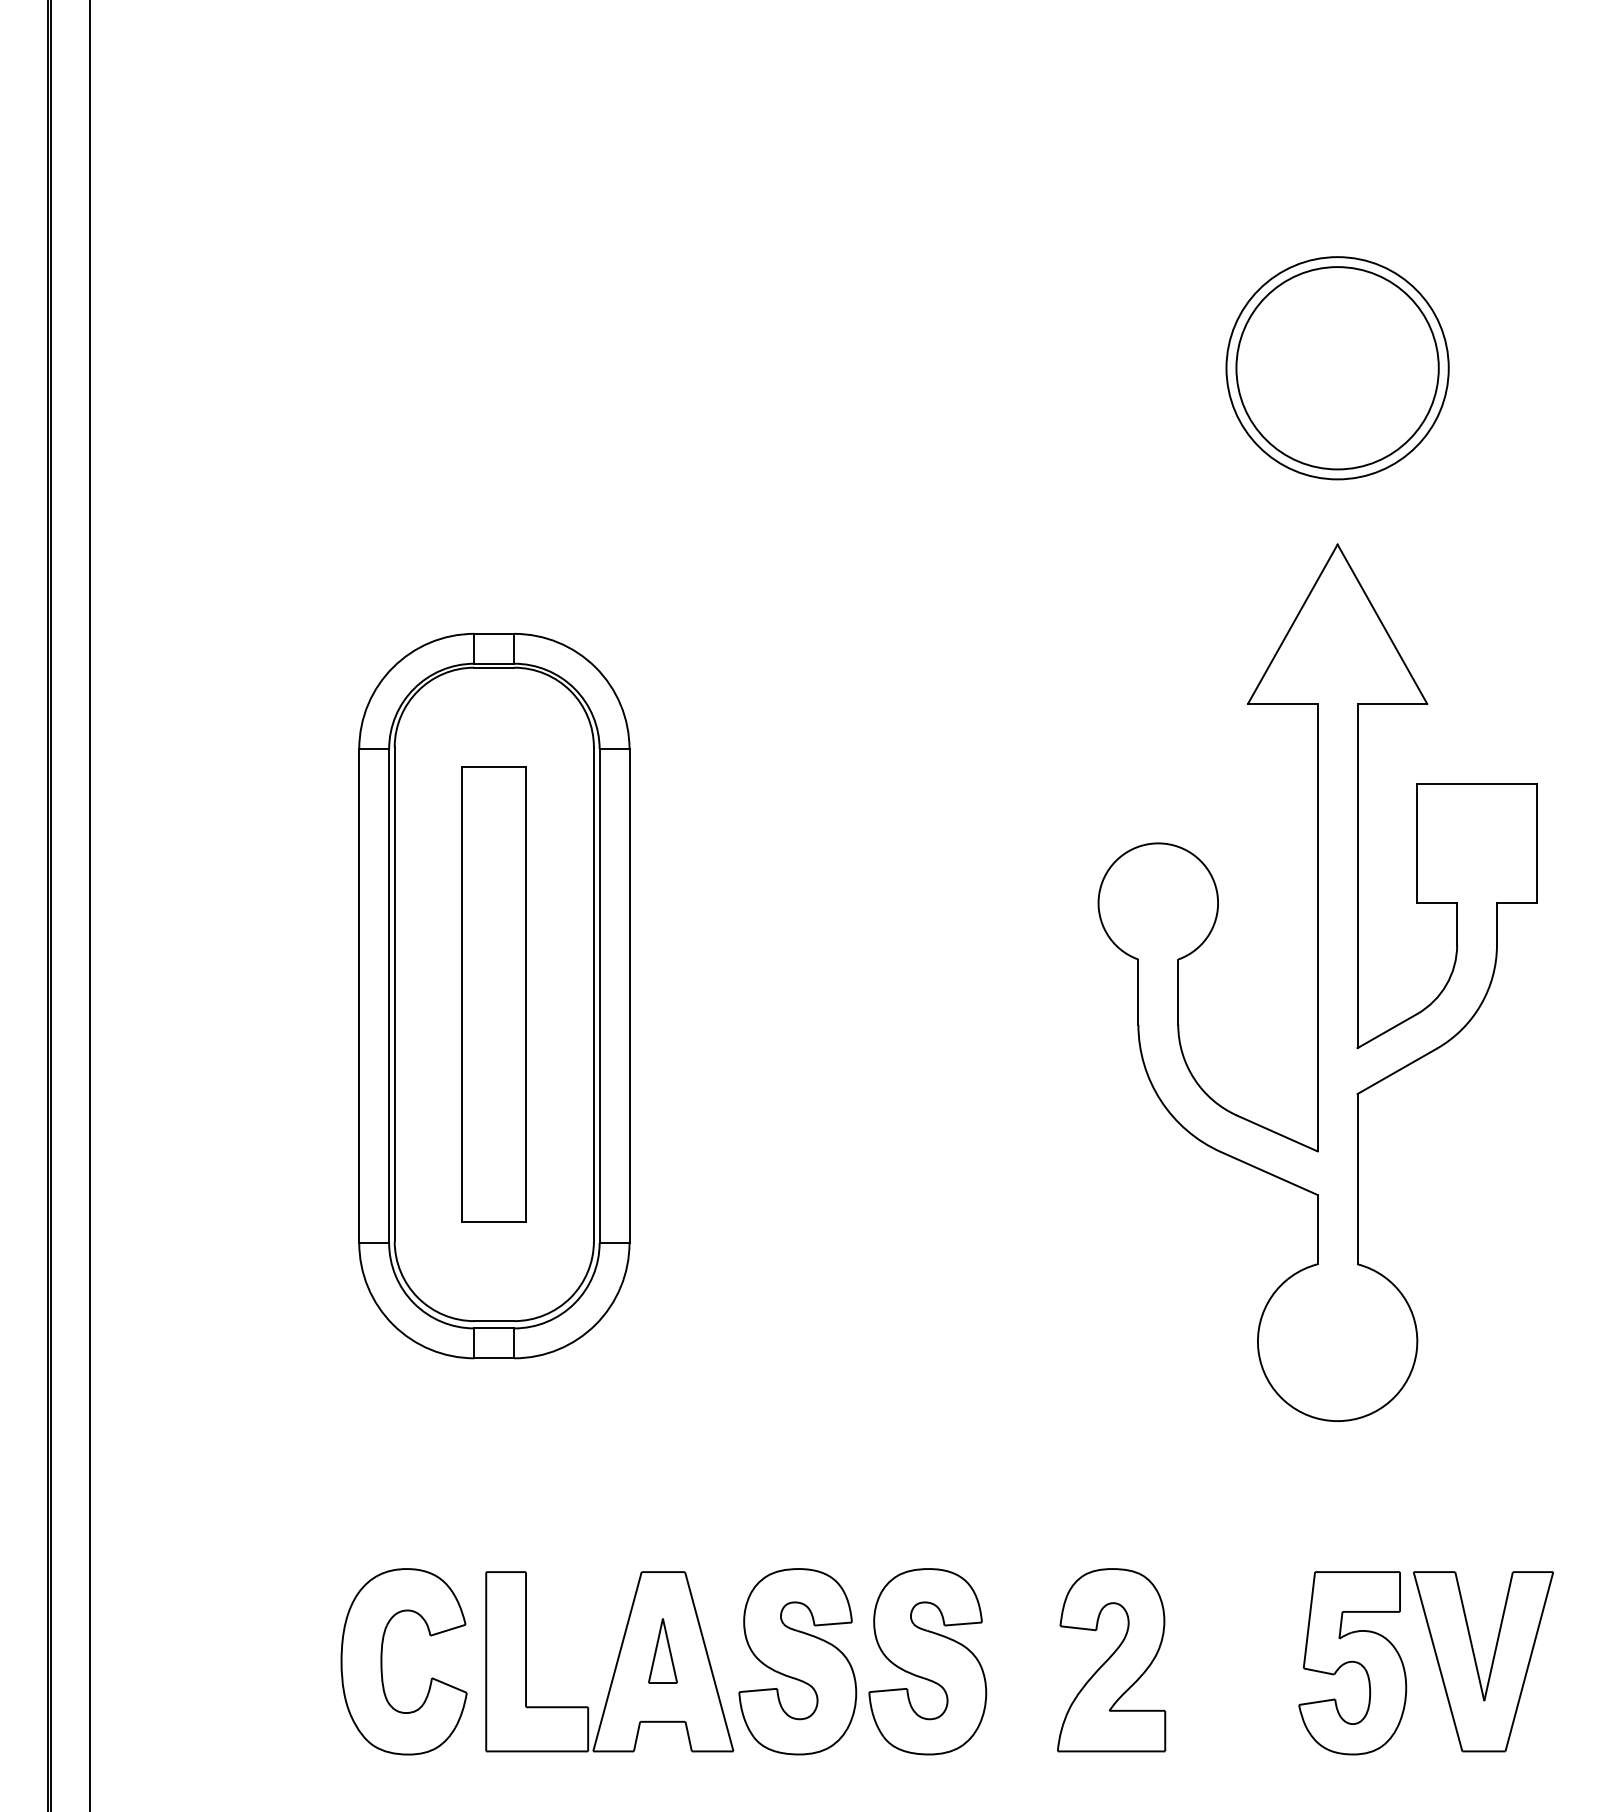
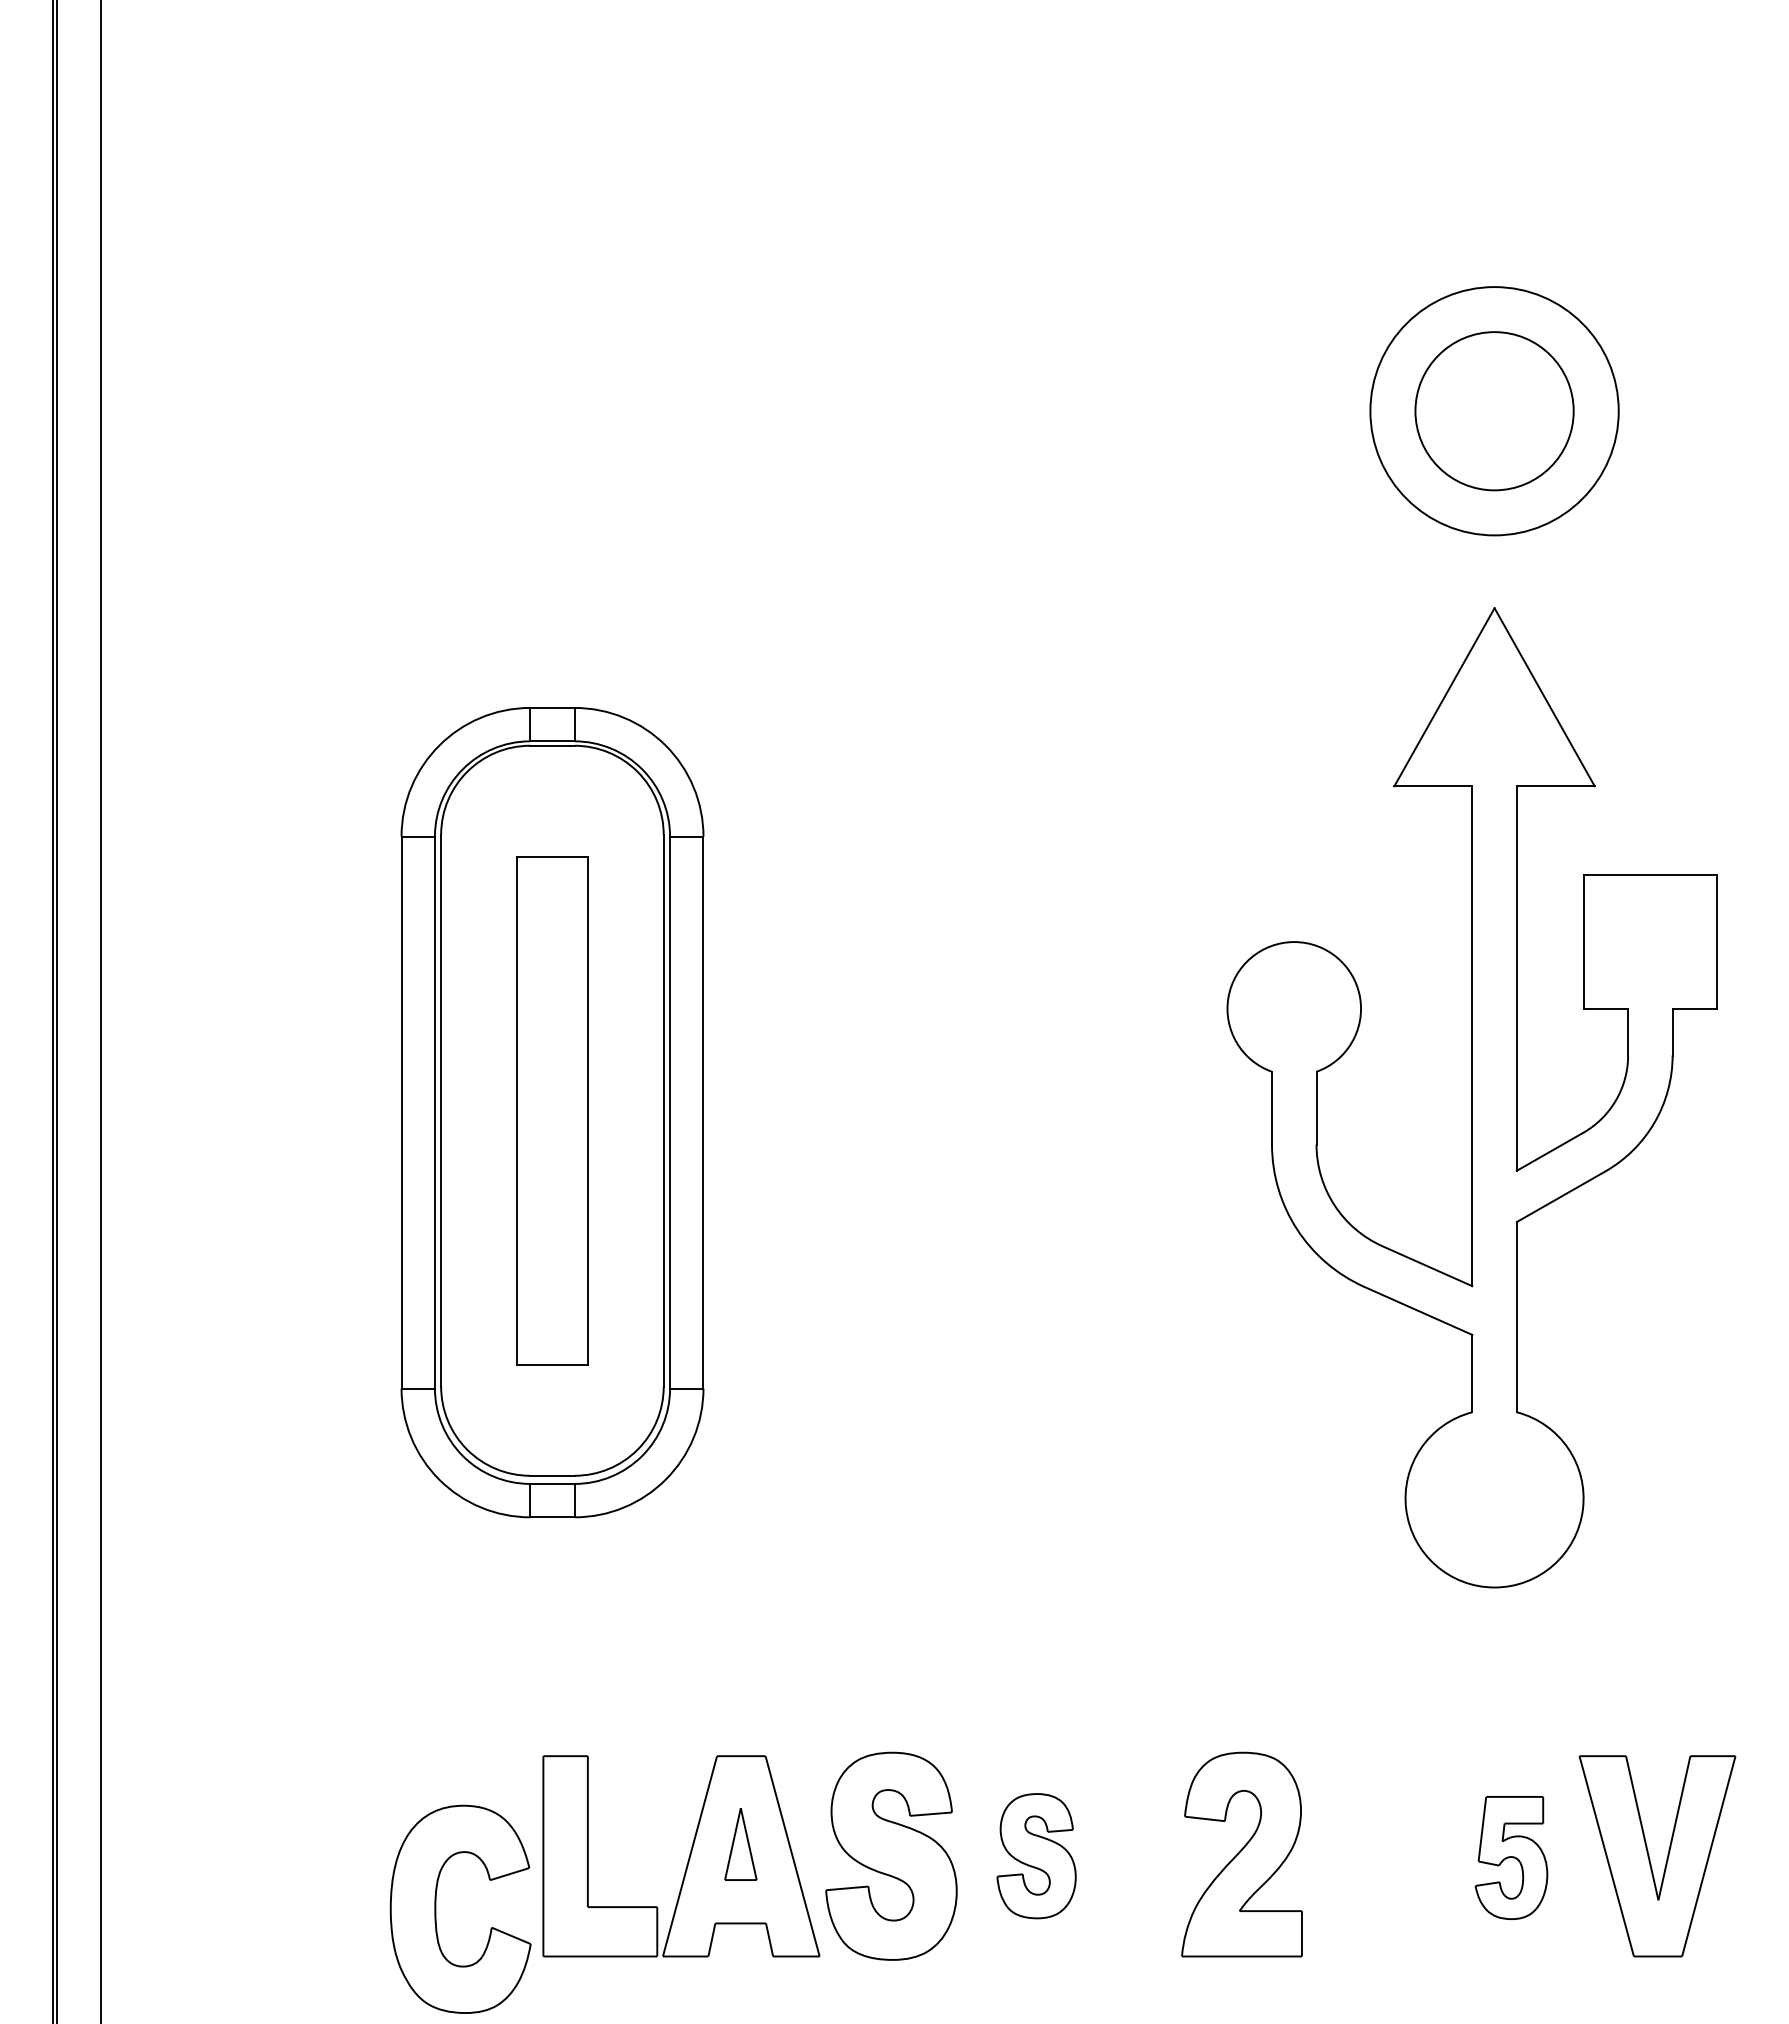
circle: (1337, 368) -> (1494, 411), size x0.7
part: (382, 1661) -> (436, 1908), moved
part: (927, 1661) -> (1036, 1855), size x0.6
part: (1352, 1662) -> (1511, 1857), size x0.6

